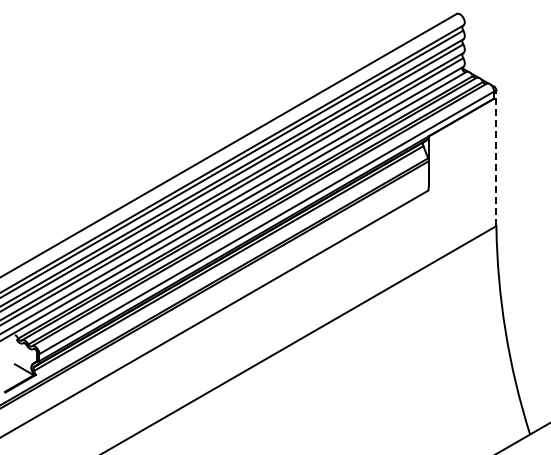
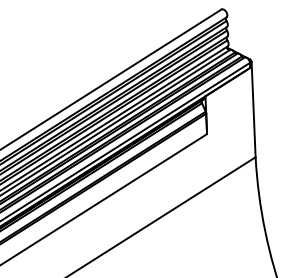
line: (496, 158) -> (253, 109), dashed -> solid

